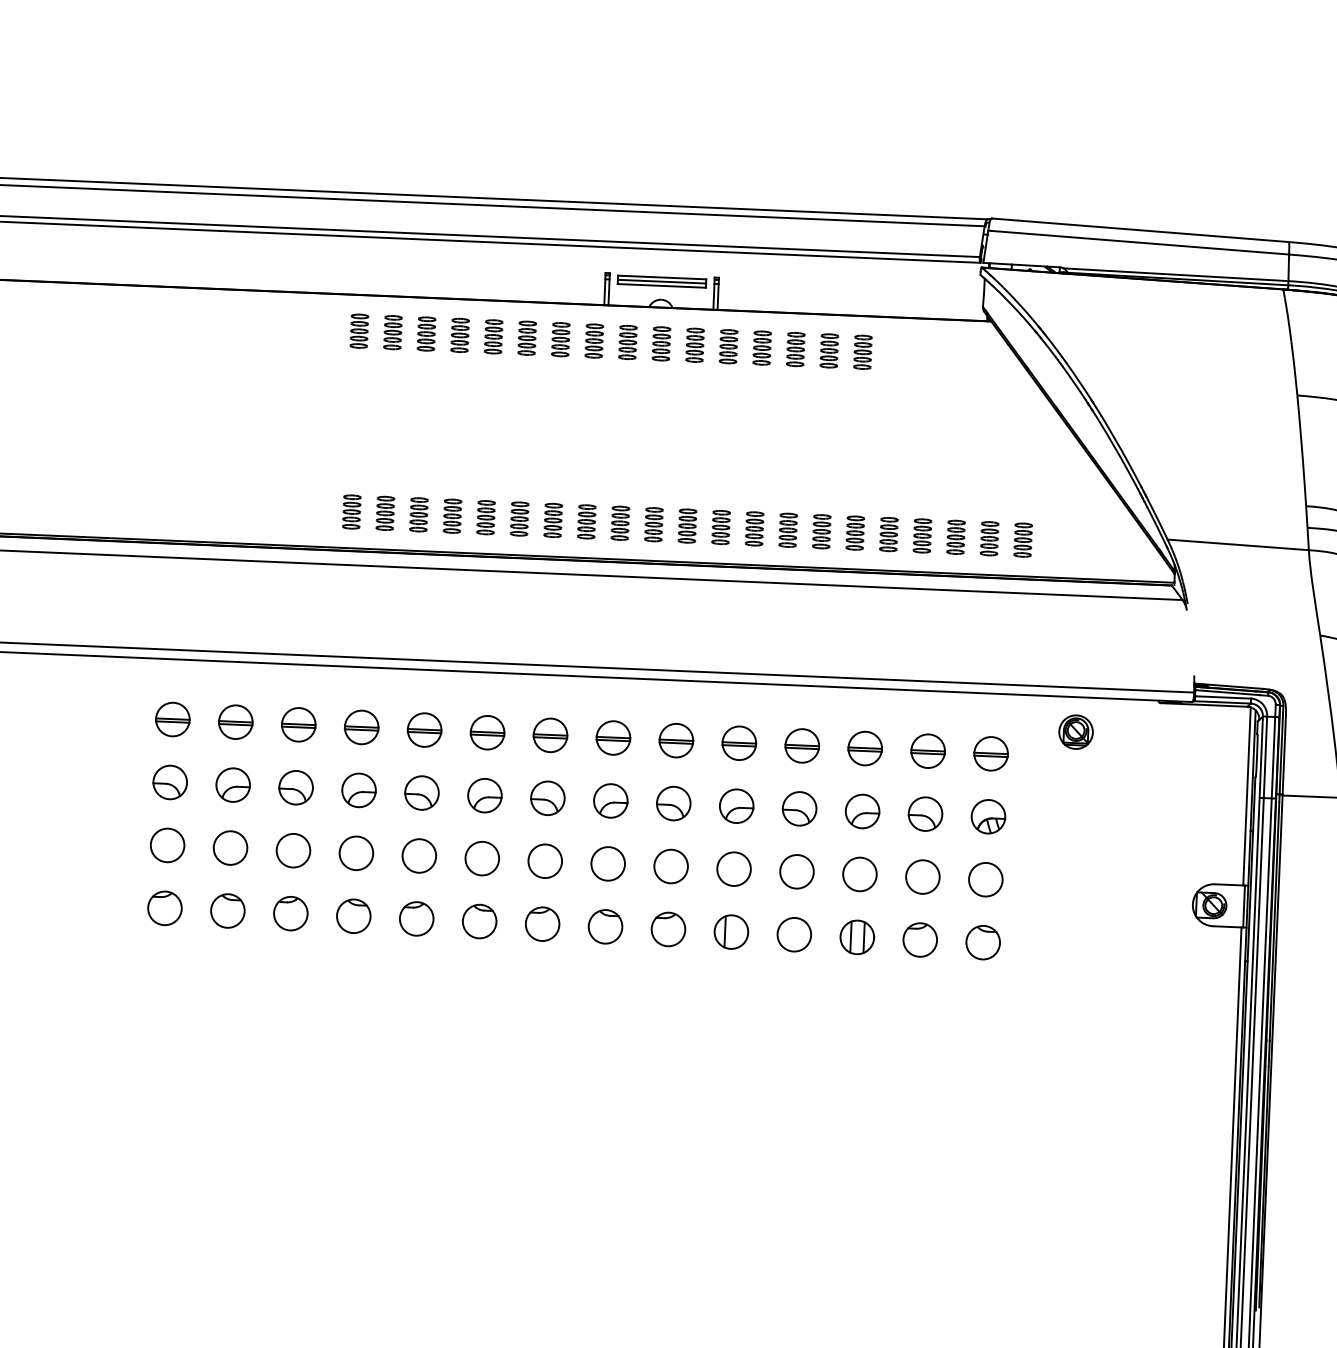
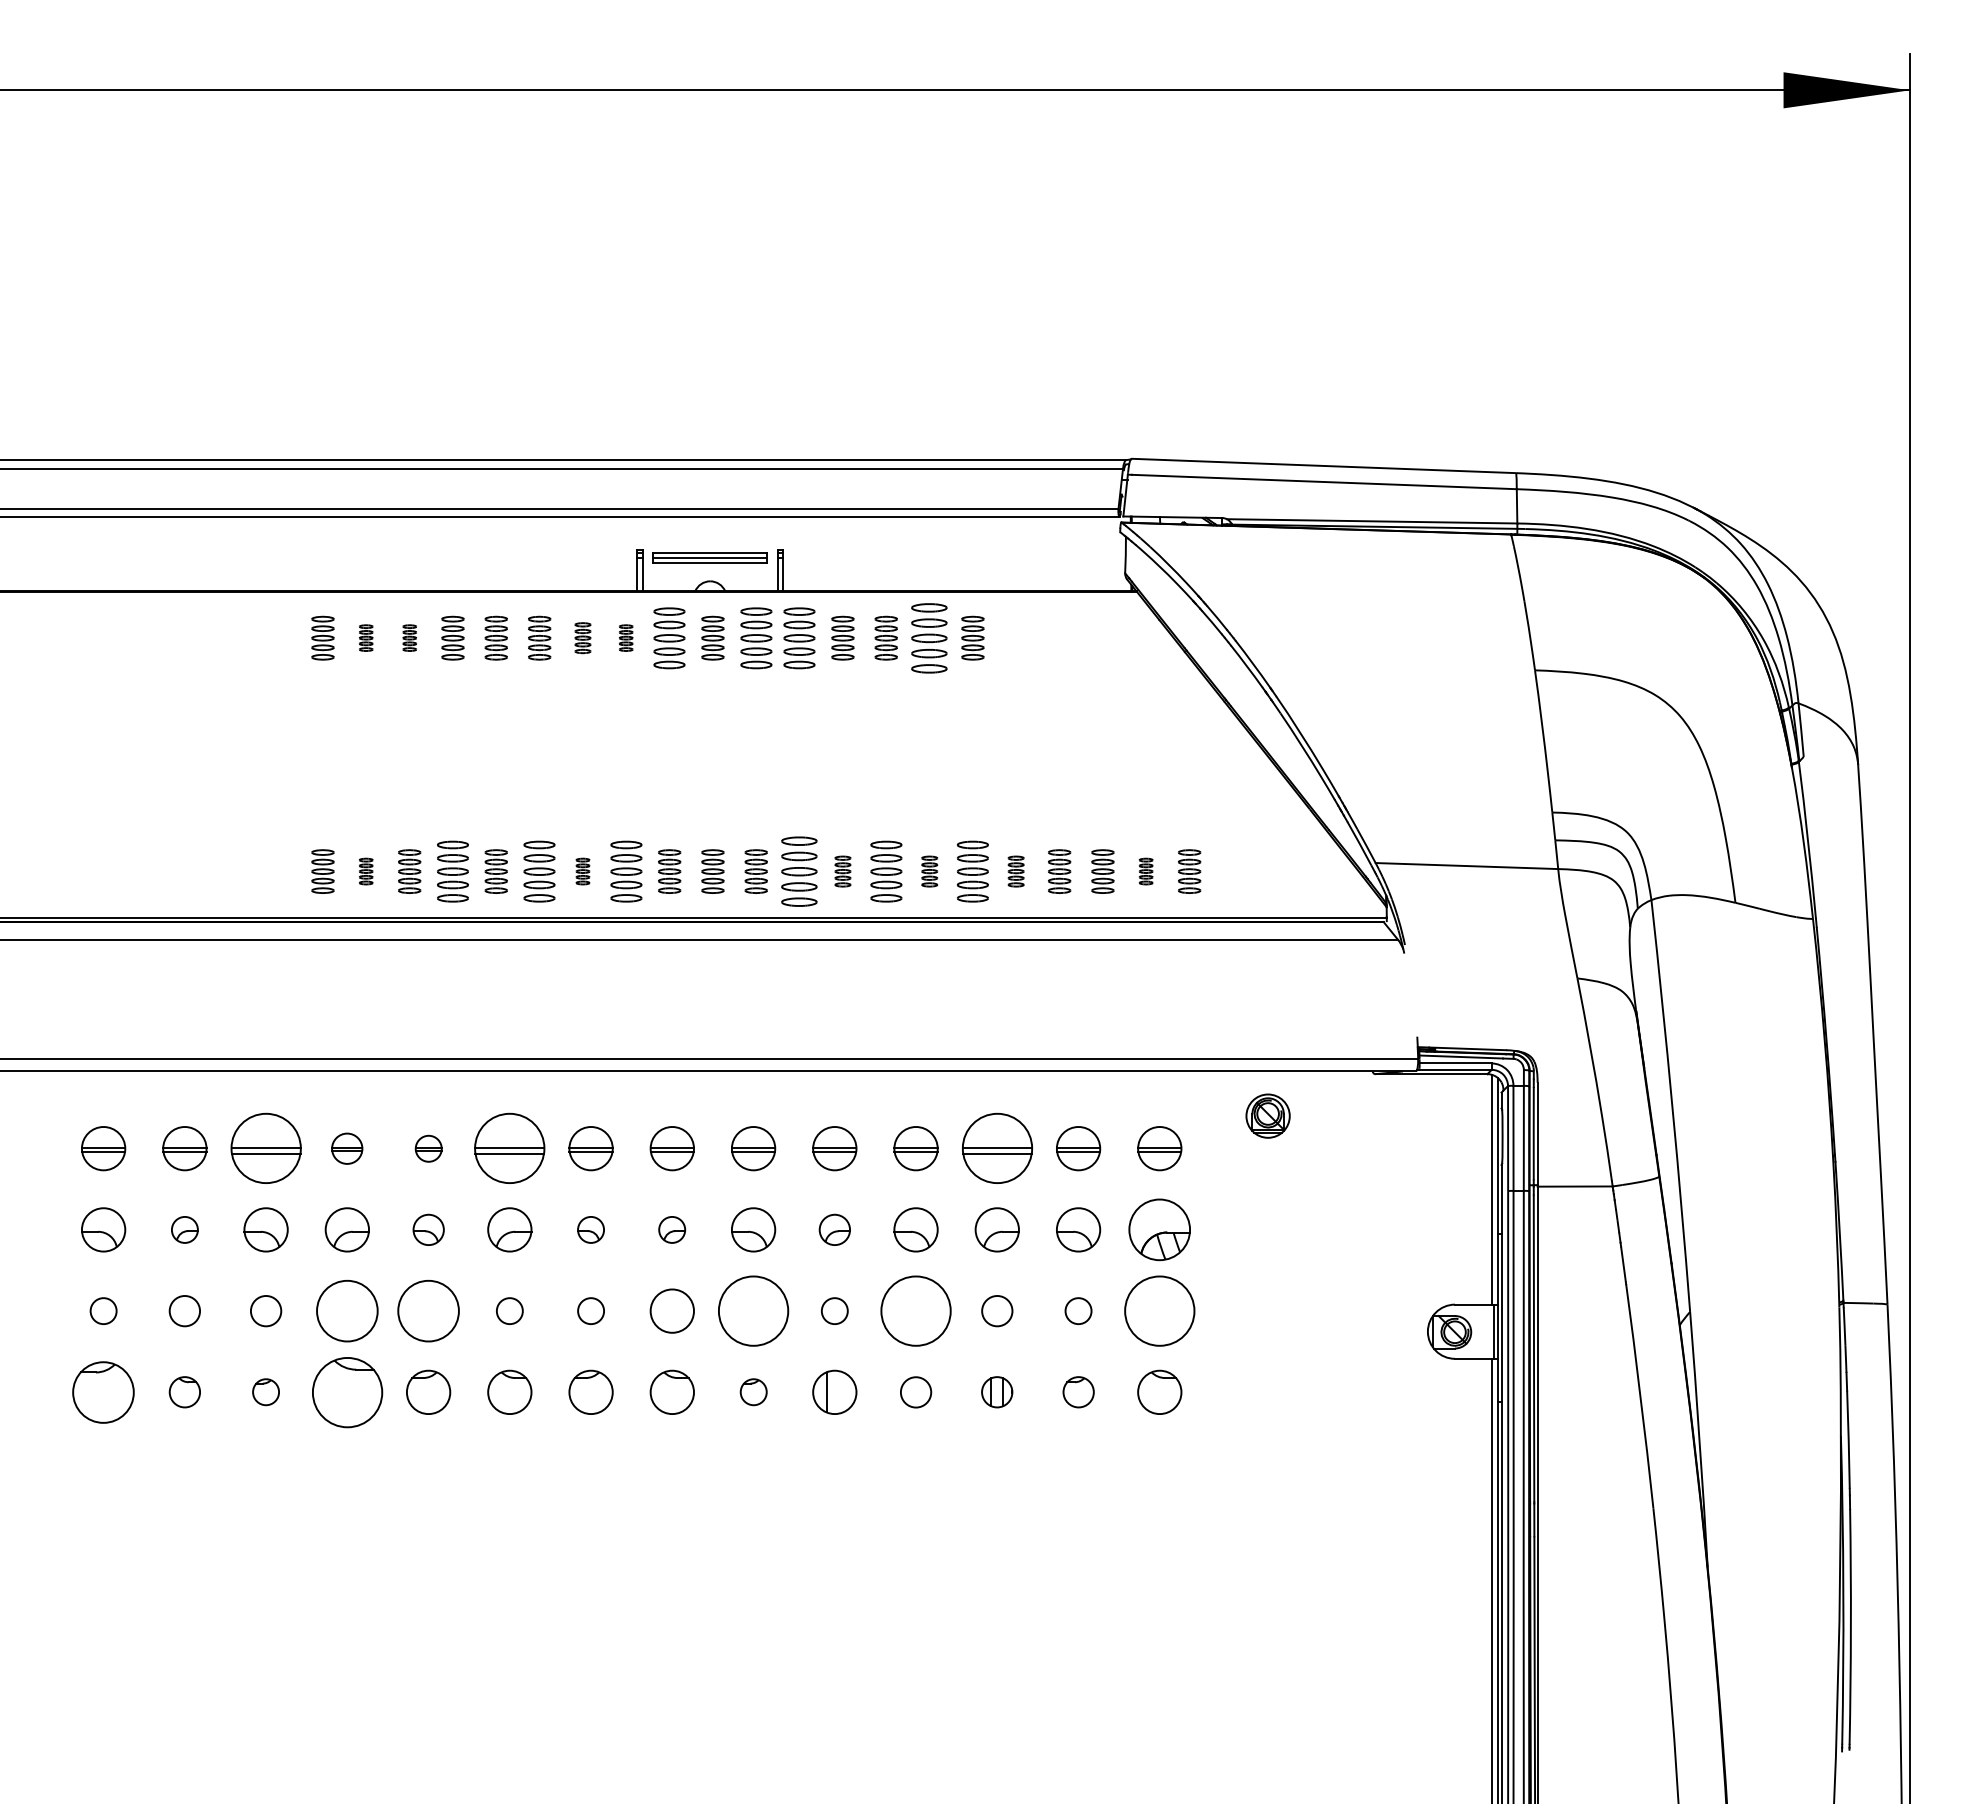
part: (392, 332) -> (365, 637), size x0.6
part: (426, 333) -> (409, 637), size x0.6
part: (560, 339) -> (582, 637), size x0.7
part: (593, 340) -> (625, 637), size x0.6
part: (627, 341) -> (669, 637), size x1.4
part: (694, 344) -> (755, 637), size x1.4
part: (728, 346) -> (799, 637), size x1.4
part: (829, 350) -> (929, 637), size x1.6
part: (384, 513) -> (365, 871), size x0.6
part: (452, 516) -> (452, 871), size x1.4
part: (519, 518) -> (539, 871), size x1.4
part: (552, 520) -> (582, 871), size x0.6
part: (586, 521) -> (625, 871), size x1.4
part: (720, 527) -> (799, 871), size x1.6
part: (754, 528) -> (842, 871), size x0.7
part: (787, 530) -> (885, 871), size x1.4
part: (821, 531) -> (929, 871), size x0.7
part: (855, 533) -> (972, 871), size x1.4
part: (888, 534) -> (1015, 871), size x0.7
part: (989, 538) -> (1145, 871), size x0.6
part: (298, 724) -> (265, 1148), size x1.6
part: (361, 727) -> (346, 1148), size x0.7
part: (424, 729) -> (428, 1148), size x0.6
part: (487, 732) -> (509, 1148), size x1.6
part: (864, 748) -> (996, 1148), size x1.6
part: (232, 784) -> (184, 1229), size x0.6
part: (421, 792) -> (428, 1229), size x0.7
part: (547, 797) -> (590, 1229), size x0.6
part: (610, 800) -> (671, 1229), size x0.6
part: (736, 805) -> (834, 1229), size x0.7
part: (988, 816) -> (1159, 1229), size x1.4
circle: (167, 844) -> (103, 1310), size x0.6
circle: (230, 847) -> (184, 1310), size x0.7
circle: (293, 850) -> (265, 1310), size x0.7
circle: (356, 852) -> (347, 1310), size x1.4
circle: (419, 855) -> (428, 1310), size x1.4
circle: (482, 858) -> (509, 1310), size x0.6
circle: (544, 860) -> (590, 1310), size x0.6
circle: (671, 866) -> (753, 1310), size x1.6
circle: (733, 868) -> (834, 1310), size x0.6
circle: (796, 871) -> (915, 1310), size x1.6
circle: (859, 873) -> (996, 1310), size x0.7
circle: (922, 876) -> (1078, 1310), size x0.6
circle: (985, 879) -> (1159, 1310), size x1.6
part: (164, 907) -> (103, 1391), size x1.4
part: (227, 910) -> (184, 1391), size x0.7
part: (290, 912) -> (265, 1391), size x0.6
part: (353, 915) -> (346, 1391), size x1.6
part: (668, 928) -> (753, 1391), size x0.6
circle: (793, 934) -> (915, 1392), size x0.7
part: (856, 936) -> (996, 1391), size x0.7
part: (920, 939) -> (1078, 1391), size x0.7

